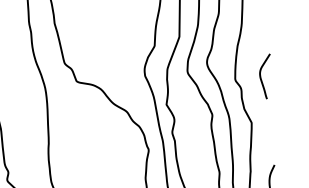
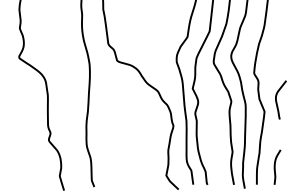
curve: (262, 78) -> (277, 101), moved

